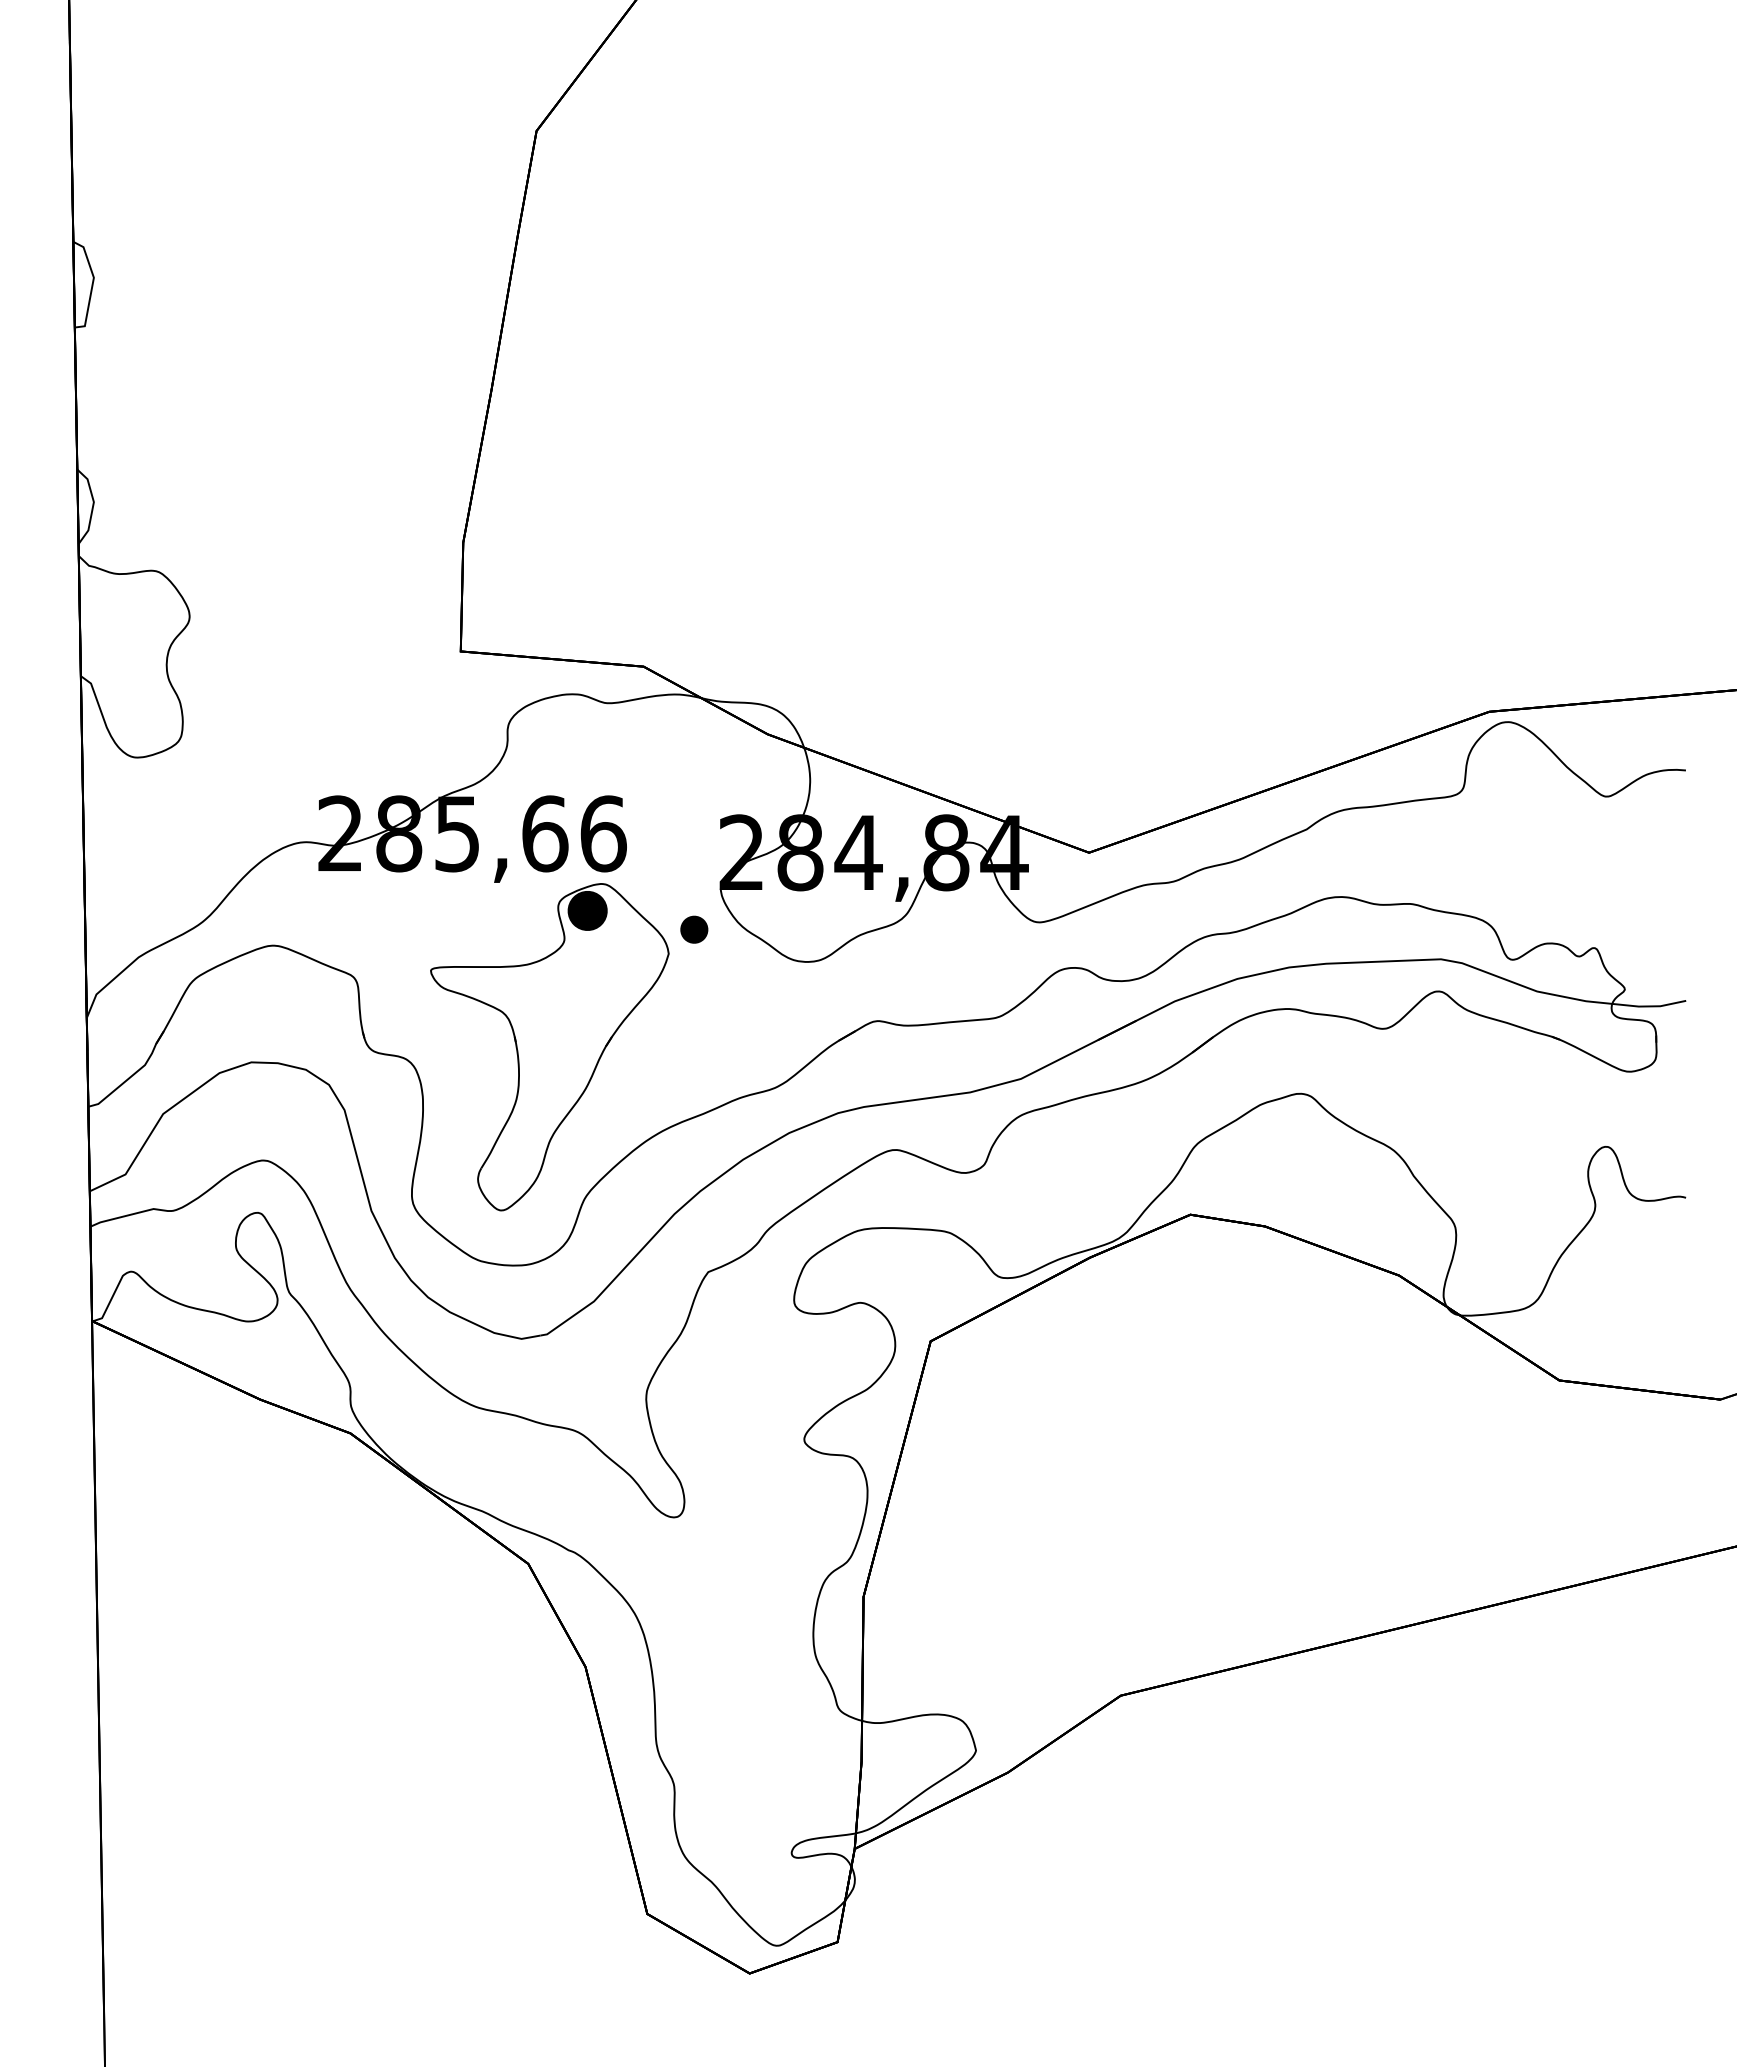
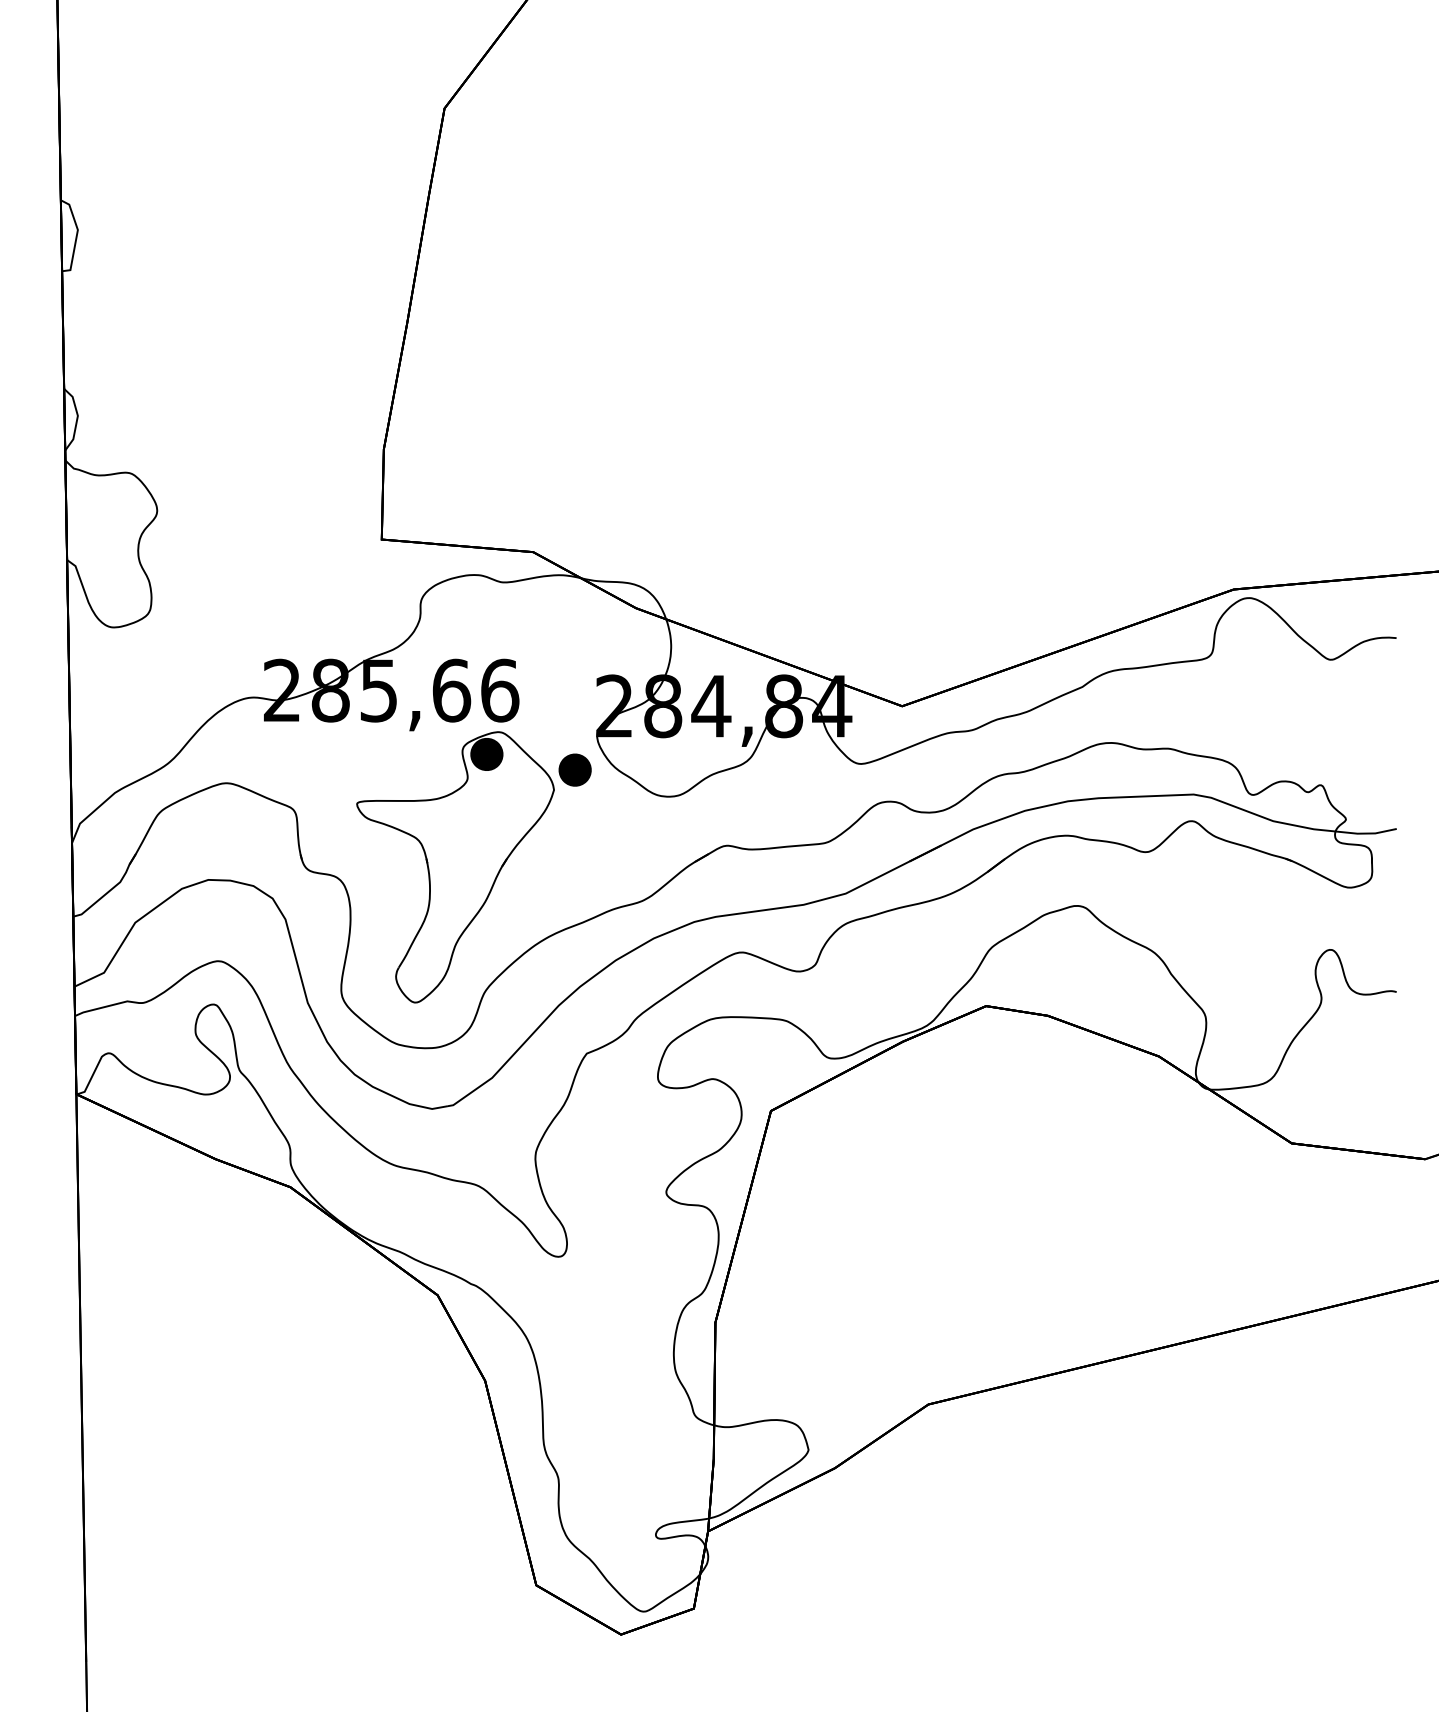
part: (694, 929) -> (575, 769), size x1.43

